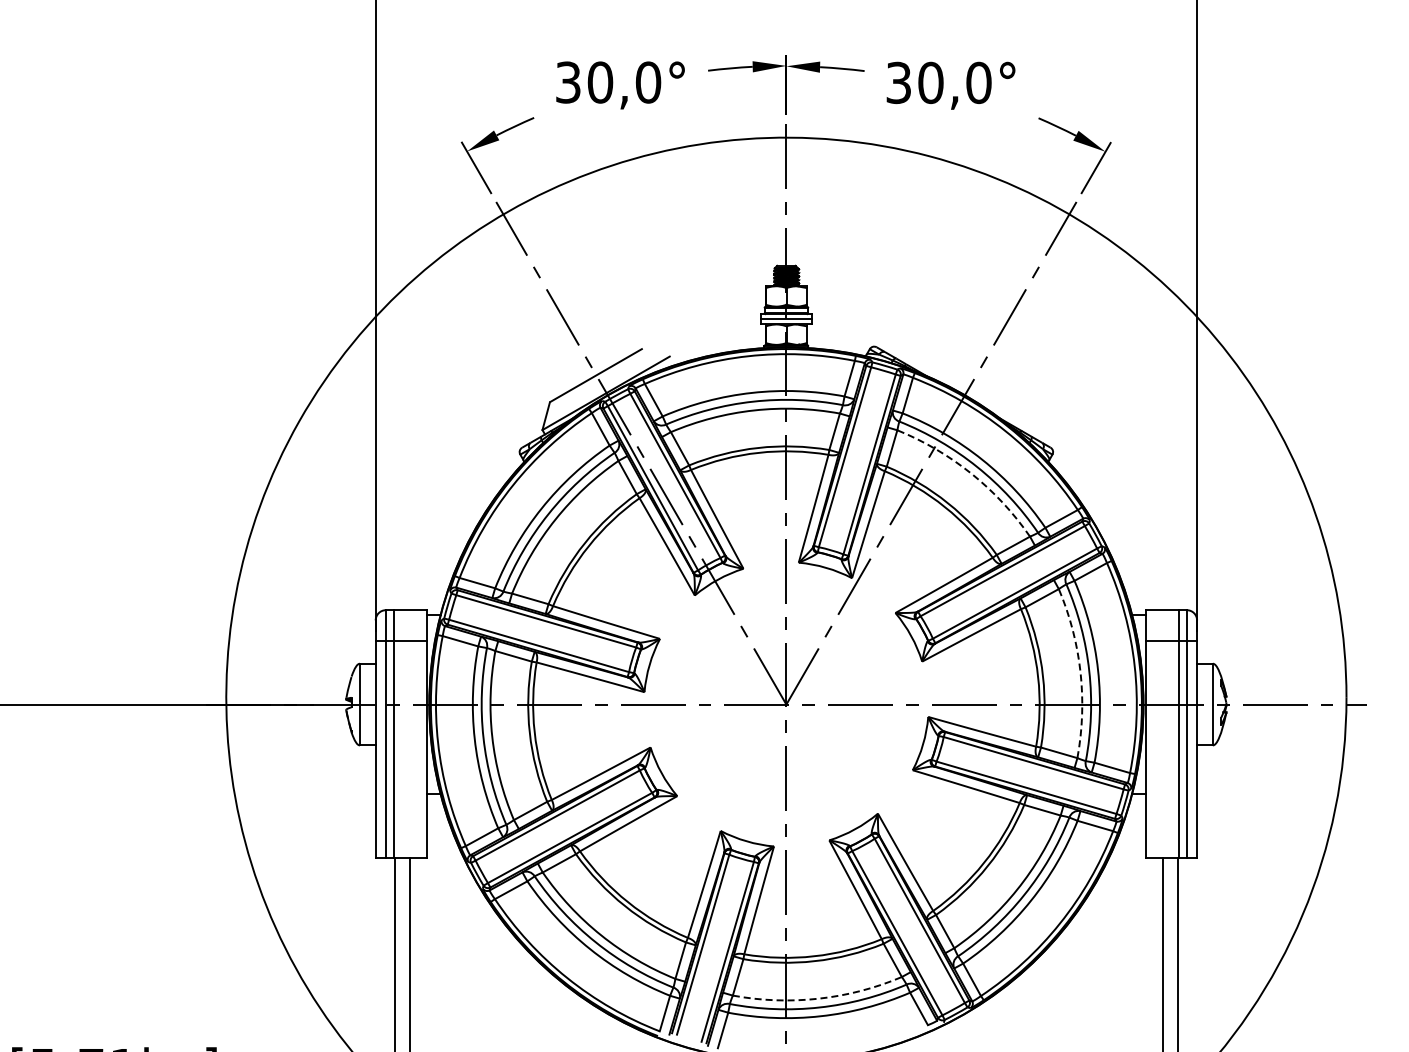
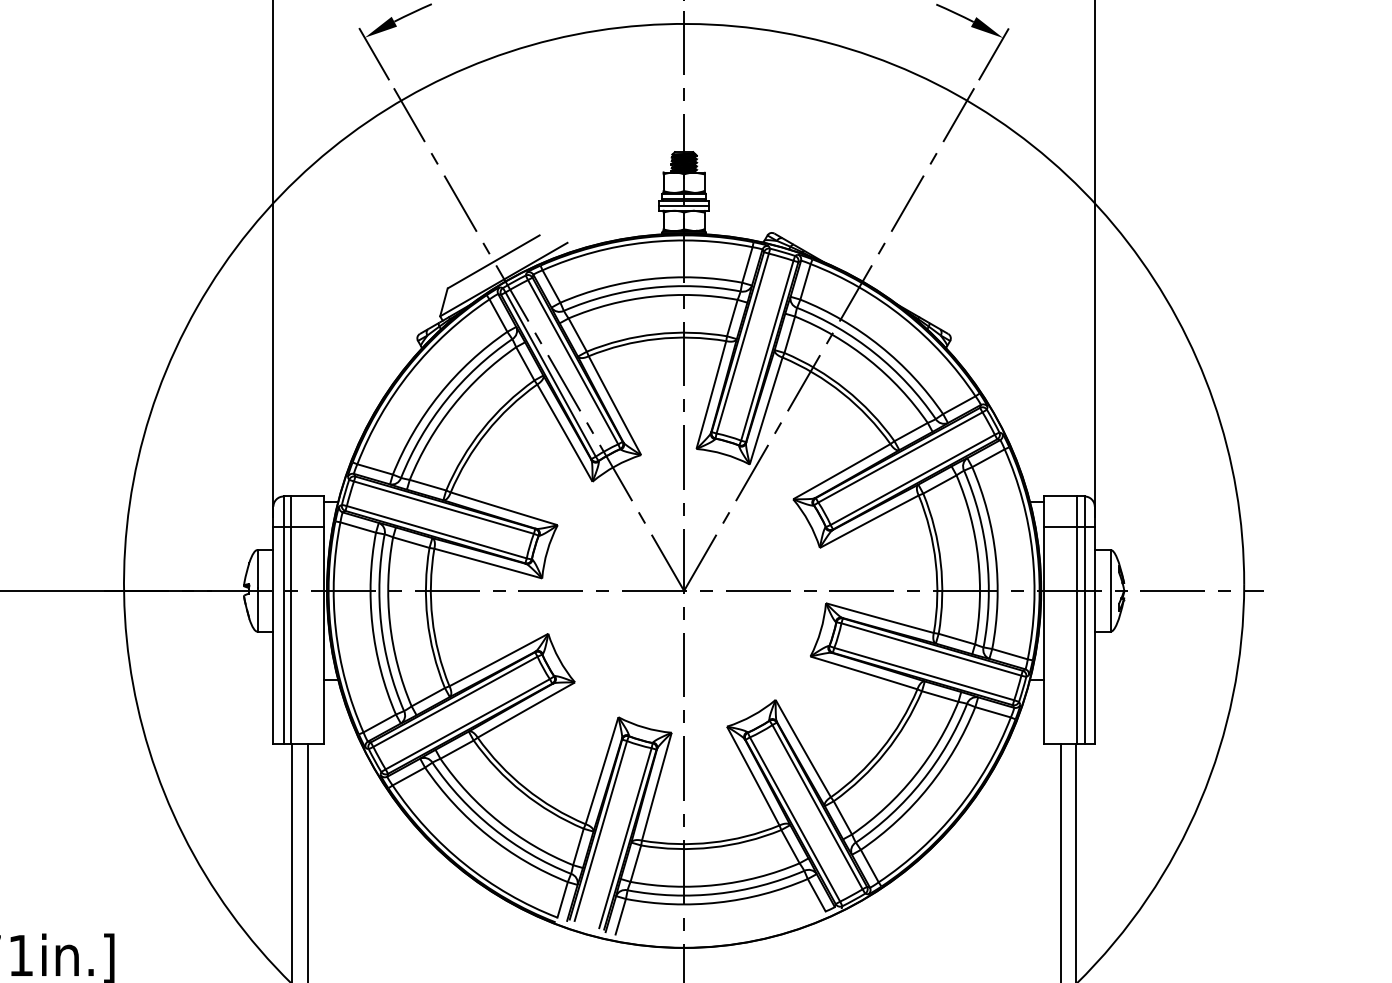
arc: (971, 473) -> (869, 359), dashed -> solid
arc: (1080, 672) -> (978, 558), dashed -> solid
arc: (818, 998) -> (716, 884), dashed -> solid

